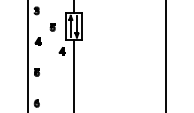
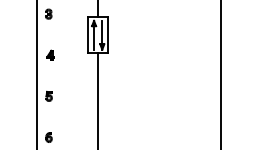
part: (52, 26) -> (69, 35), removed
part: (62, 50) -> (82, 67), removed

